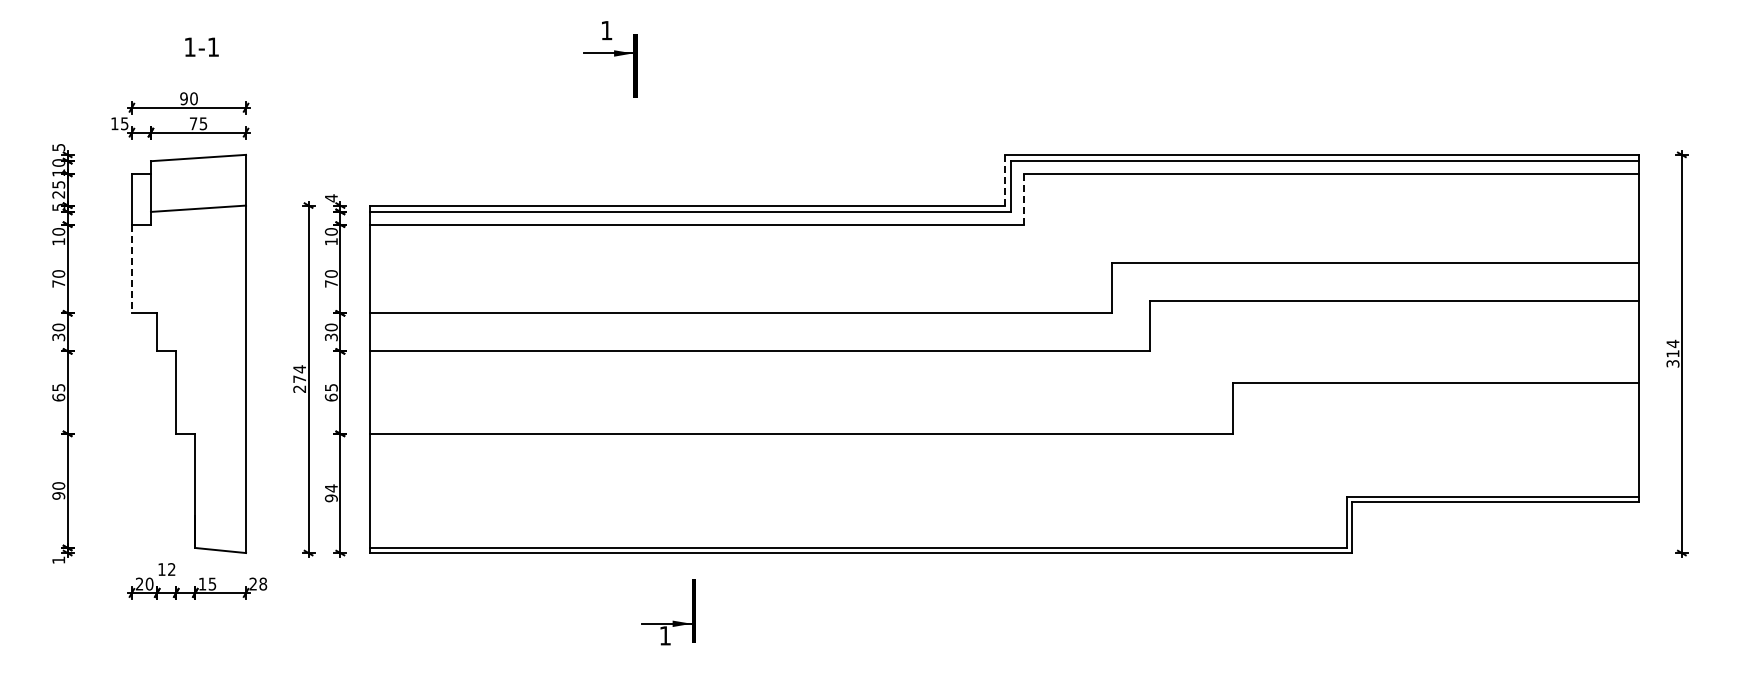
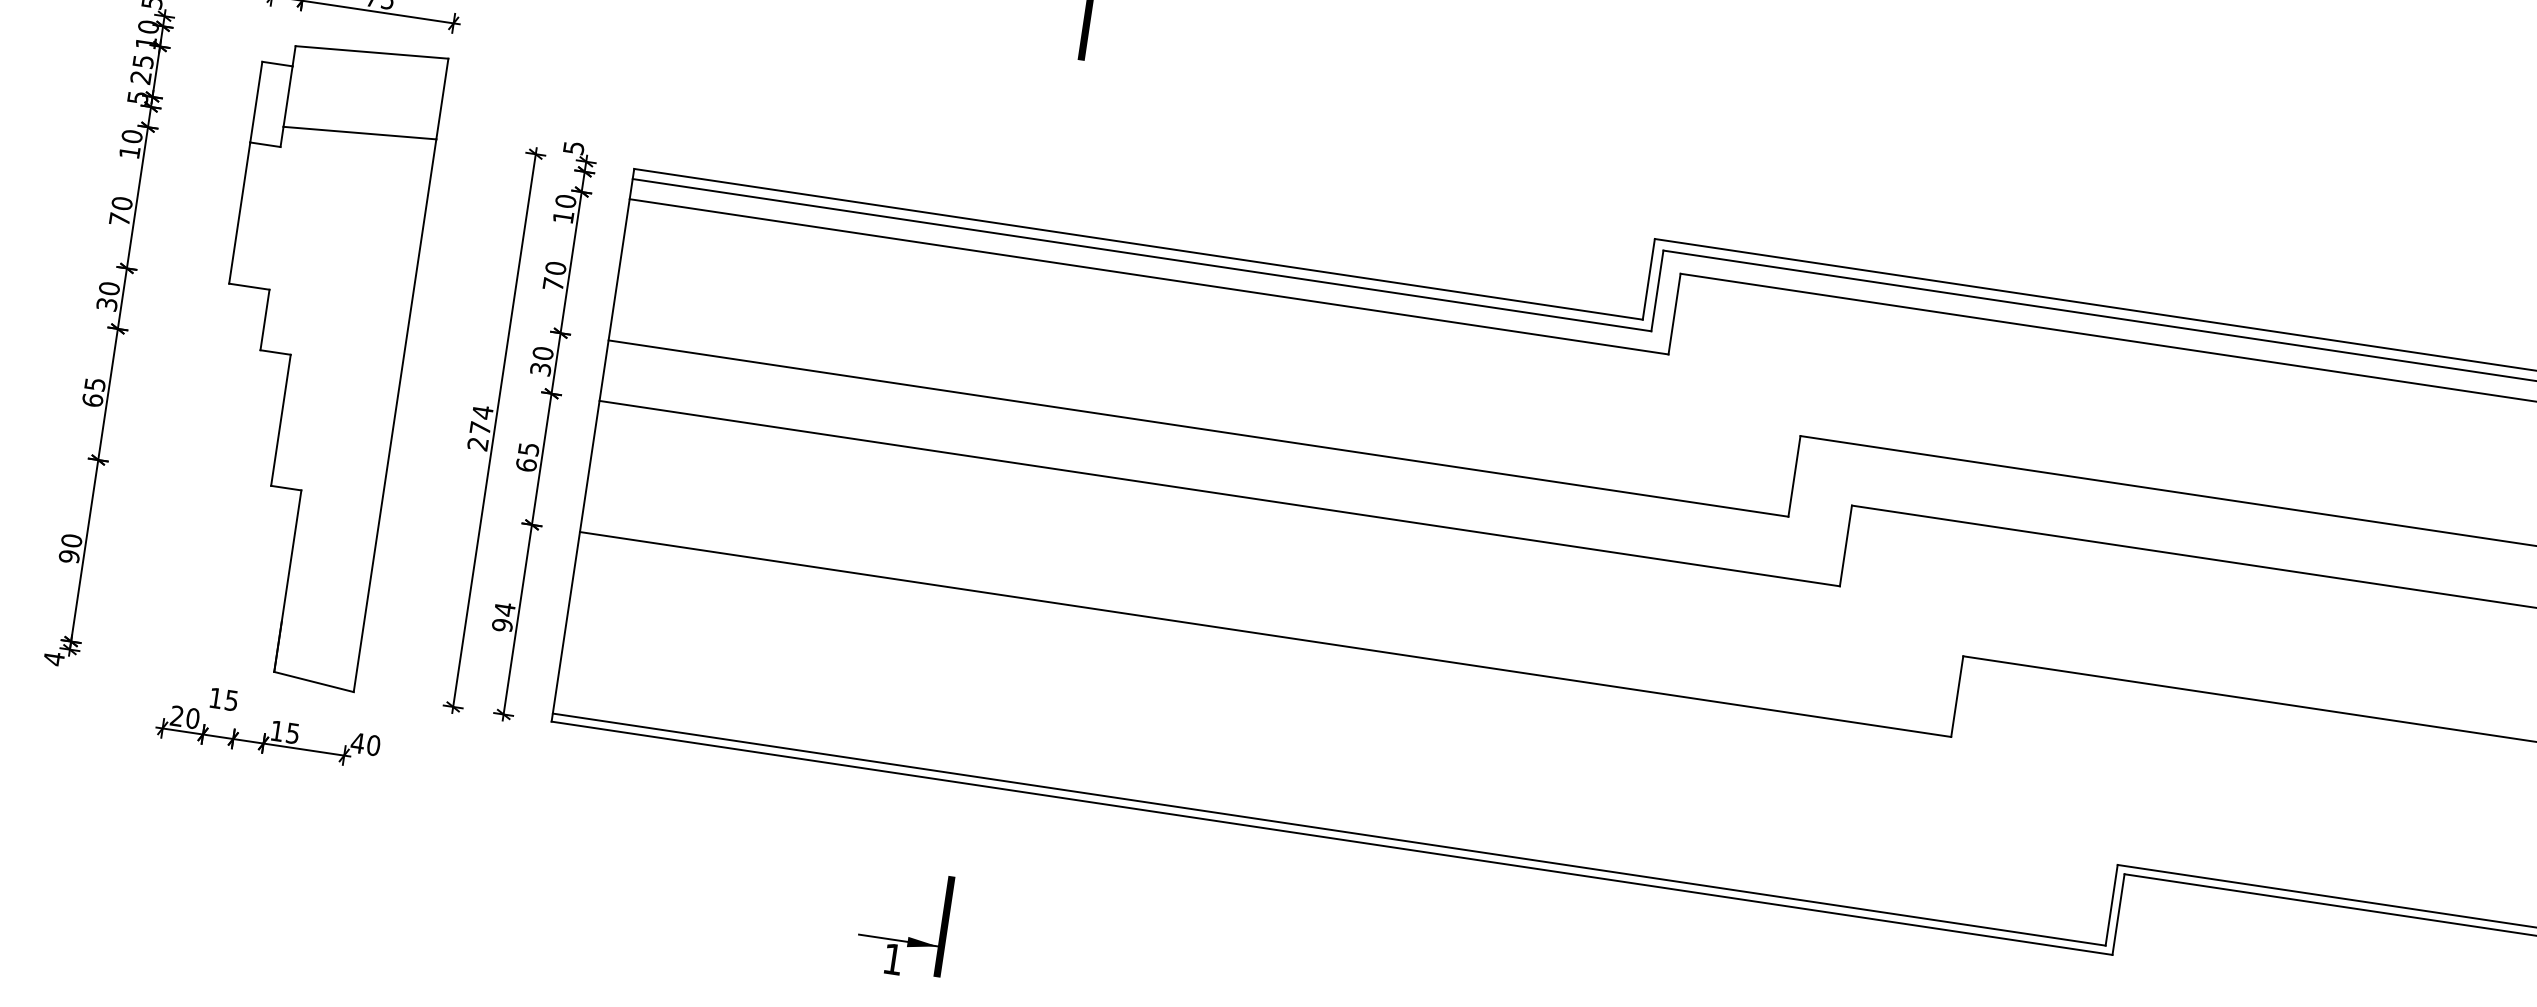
line: (1004, 179) -> (1648, 278), dashed -> solid
text: (331, 198) -> (573, 148), 4 -> 5
line: (1023, 198) -> (1674, 312), dashed -> solid
line: (131, 269) -> (238, 213), dashed -> solid
text: (58, 560) -> (53, 659), 1 -> 4
text: (171, 569) -> (231, 700), 12 -> 15
text: (258, 583) -> (366, 743), 28 -> 40
part: (672, 620) -> (908, 936), moved

